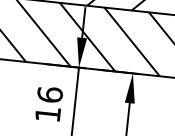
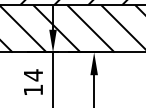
text: (50, 95) -> (33, 75), 16 -> 14

